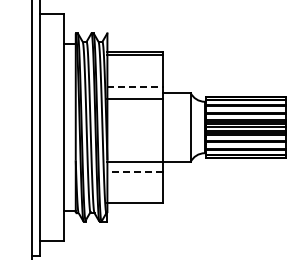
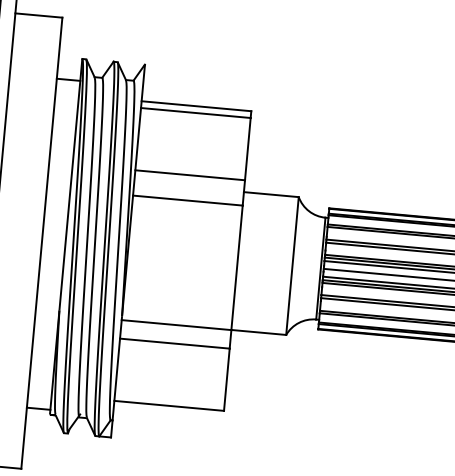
line: (135, 86) -> (190, 174), dashed -> solid
line: (135, 171) -> (175, 343), dashed -> solid

